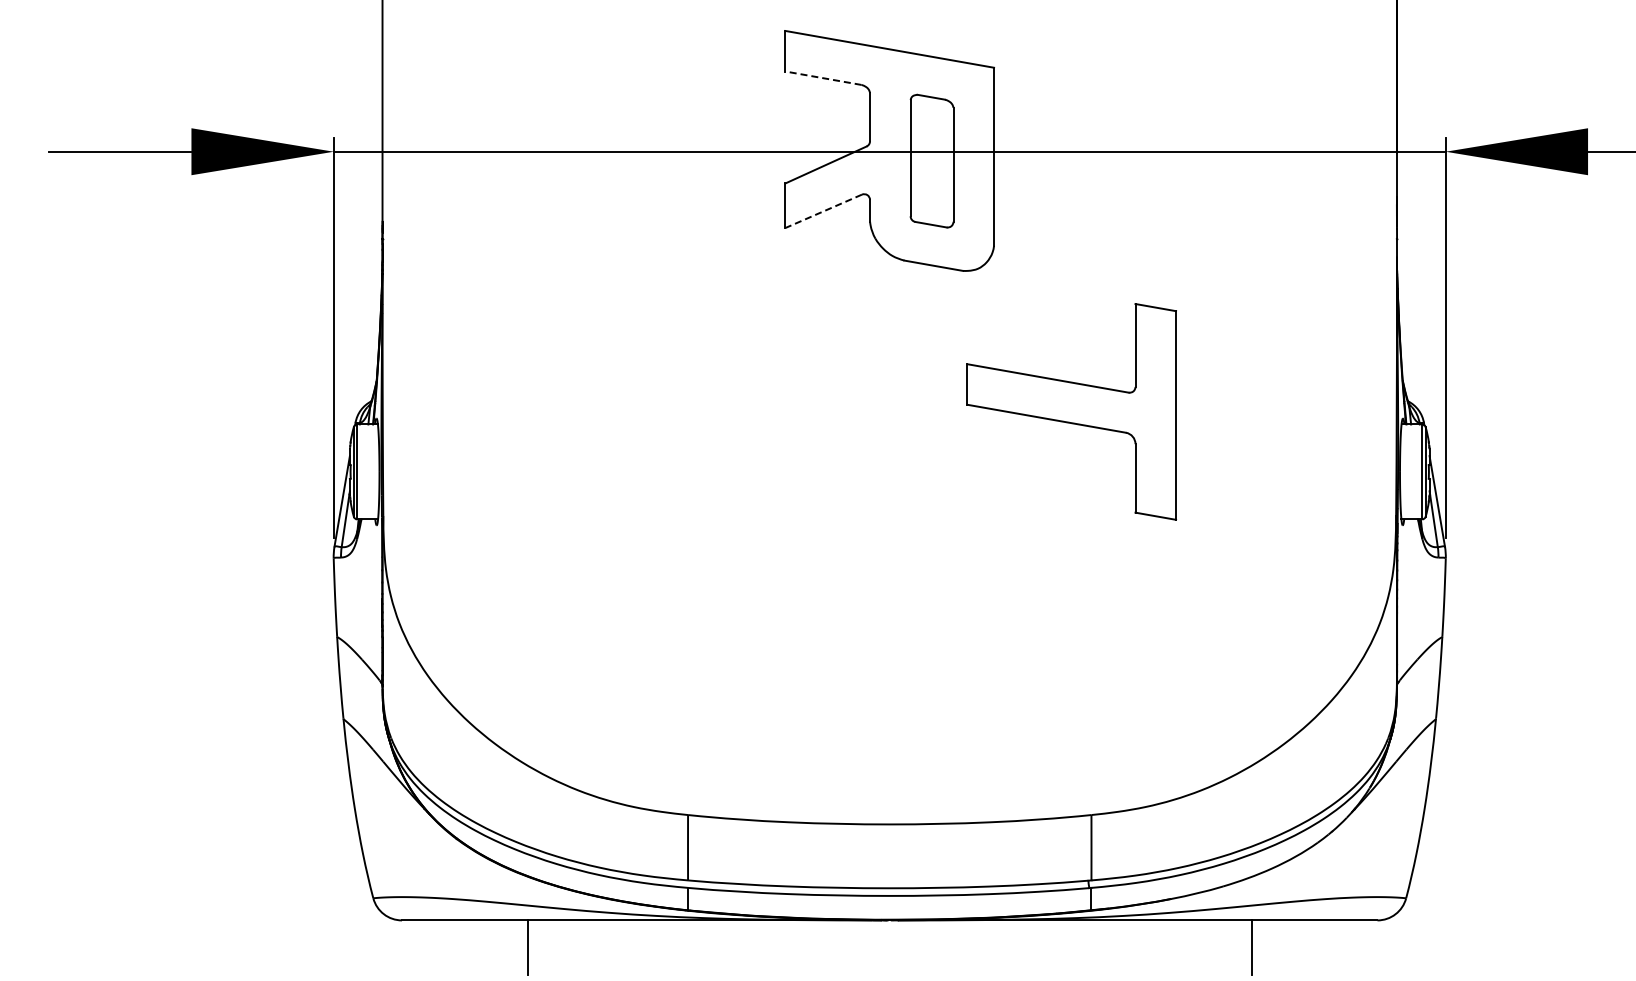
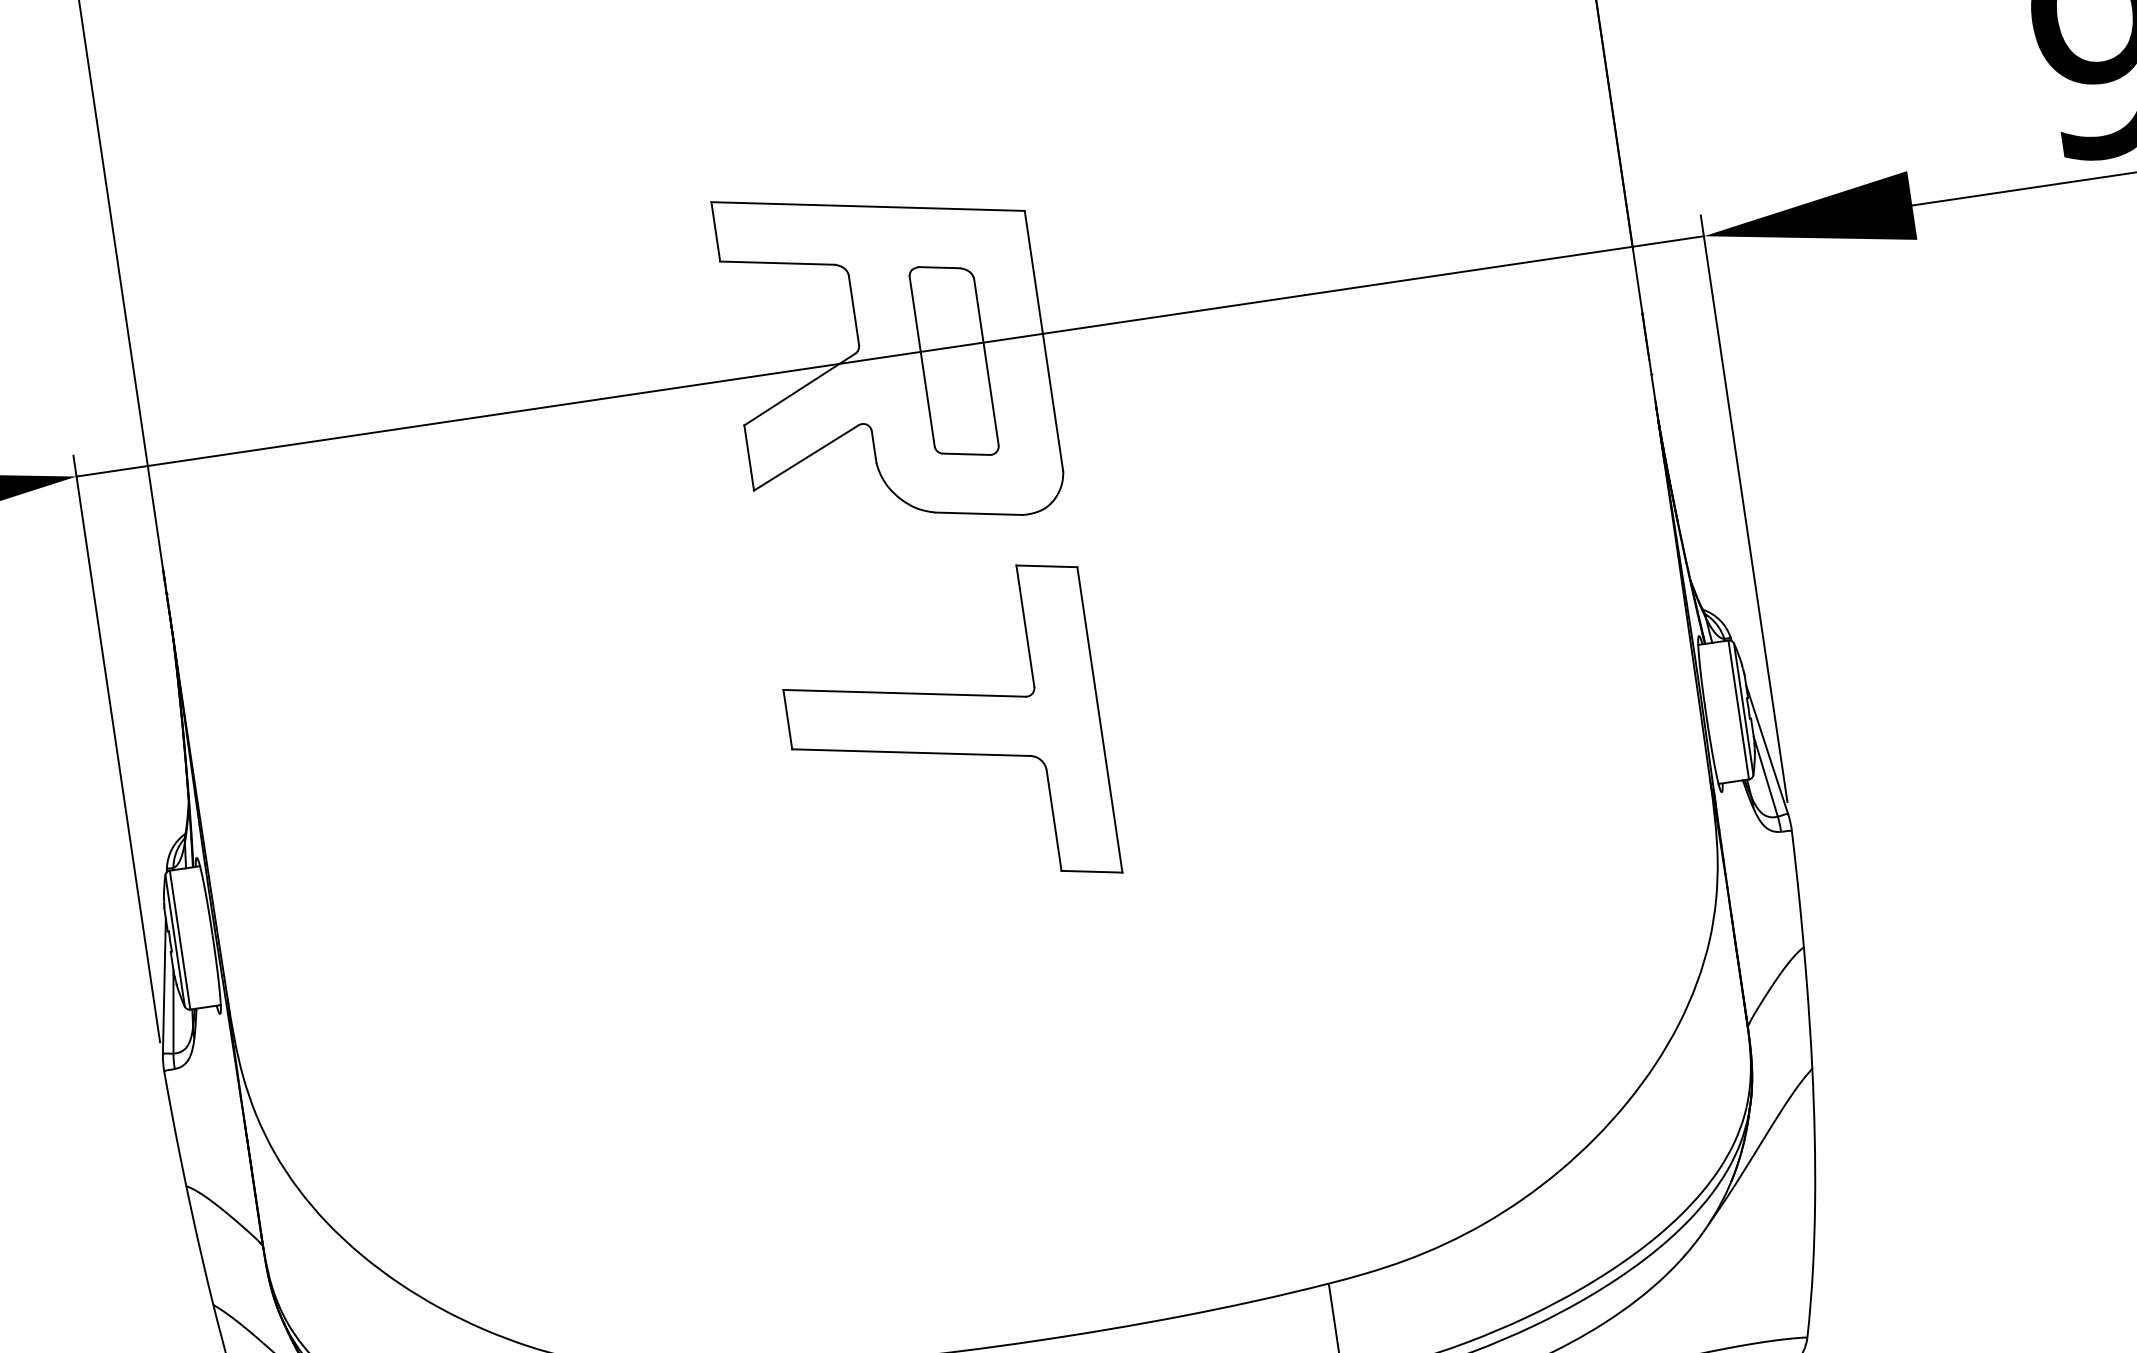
line: (823, 78) -> (777, 263), dashed -> solid
line: (823, 211) -> (806, 458), dashed -> solid
part: (1071, 411) -> (945, 736), moved

